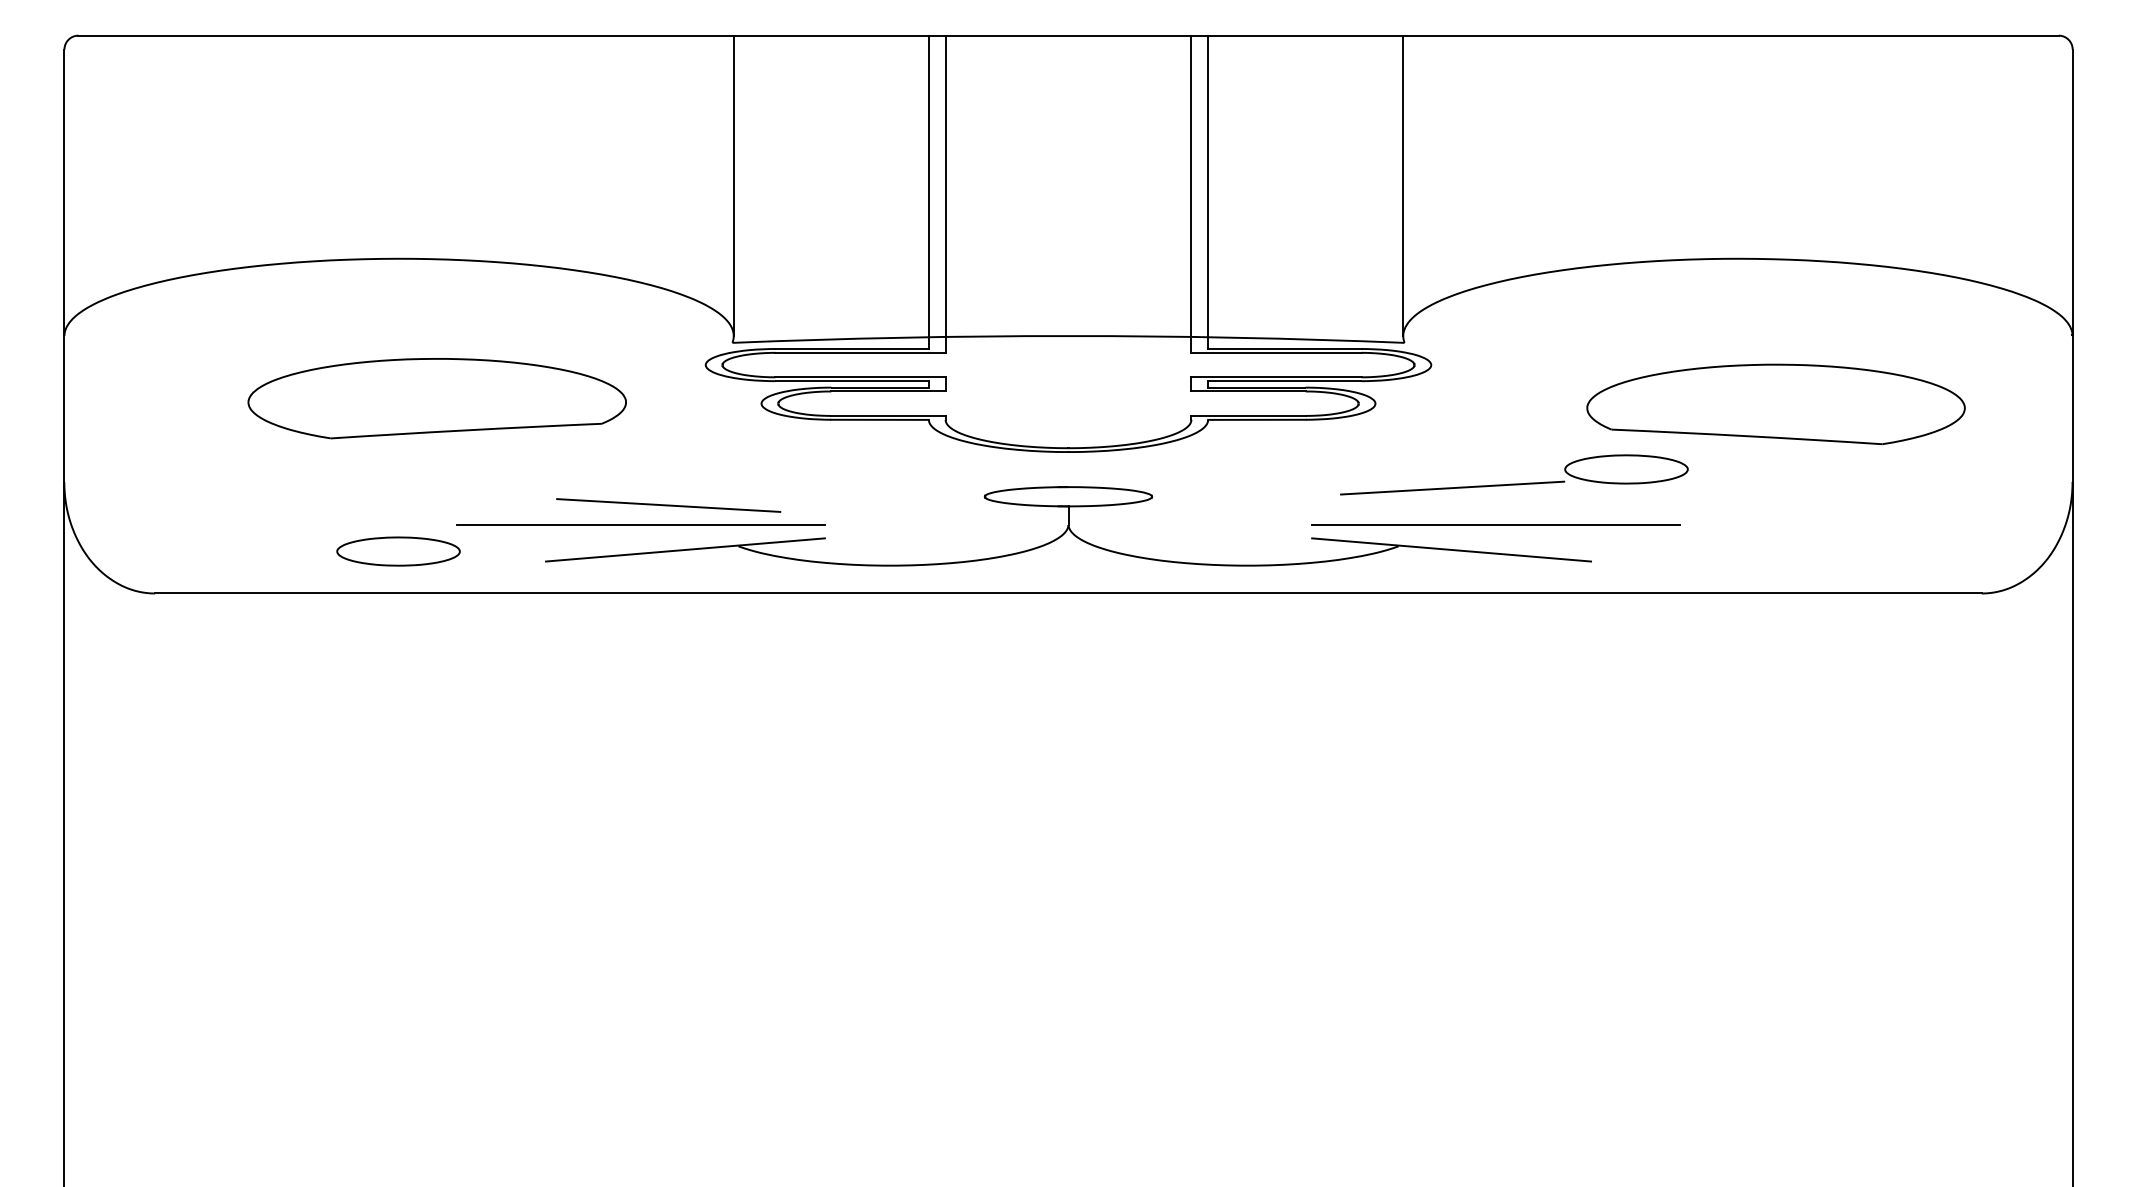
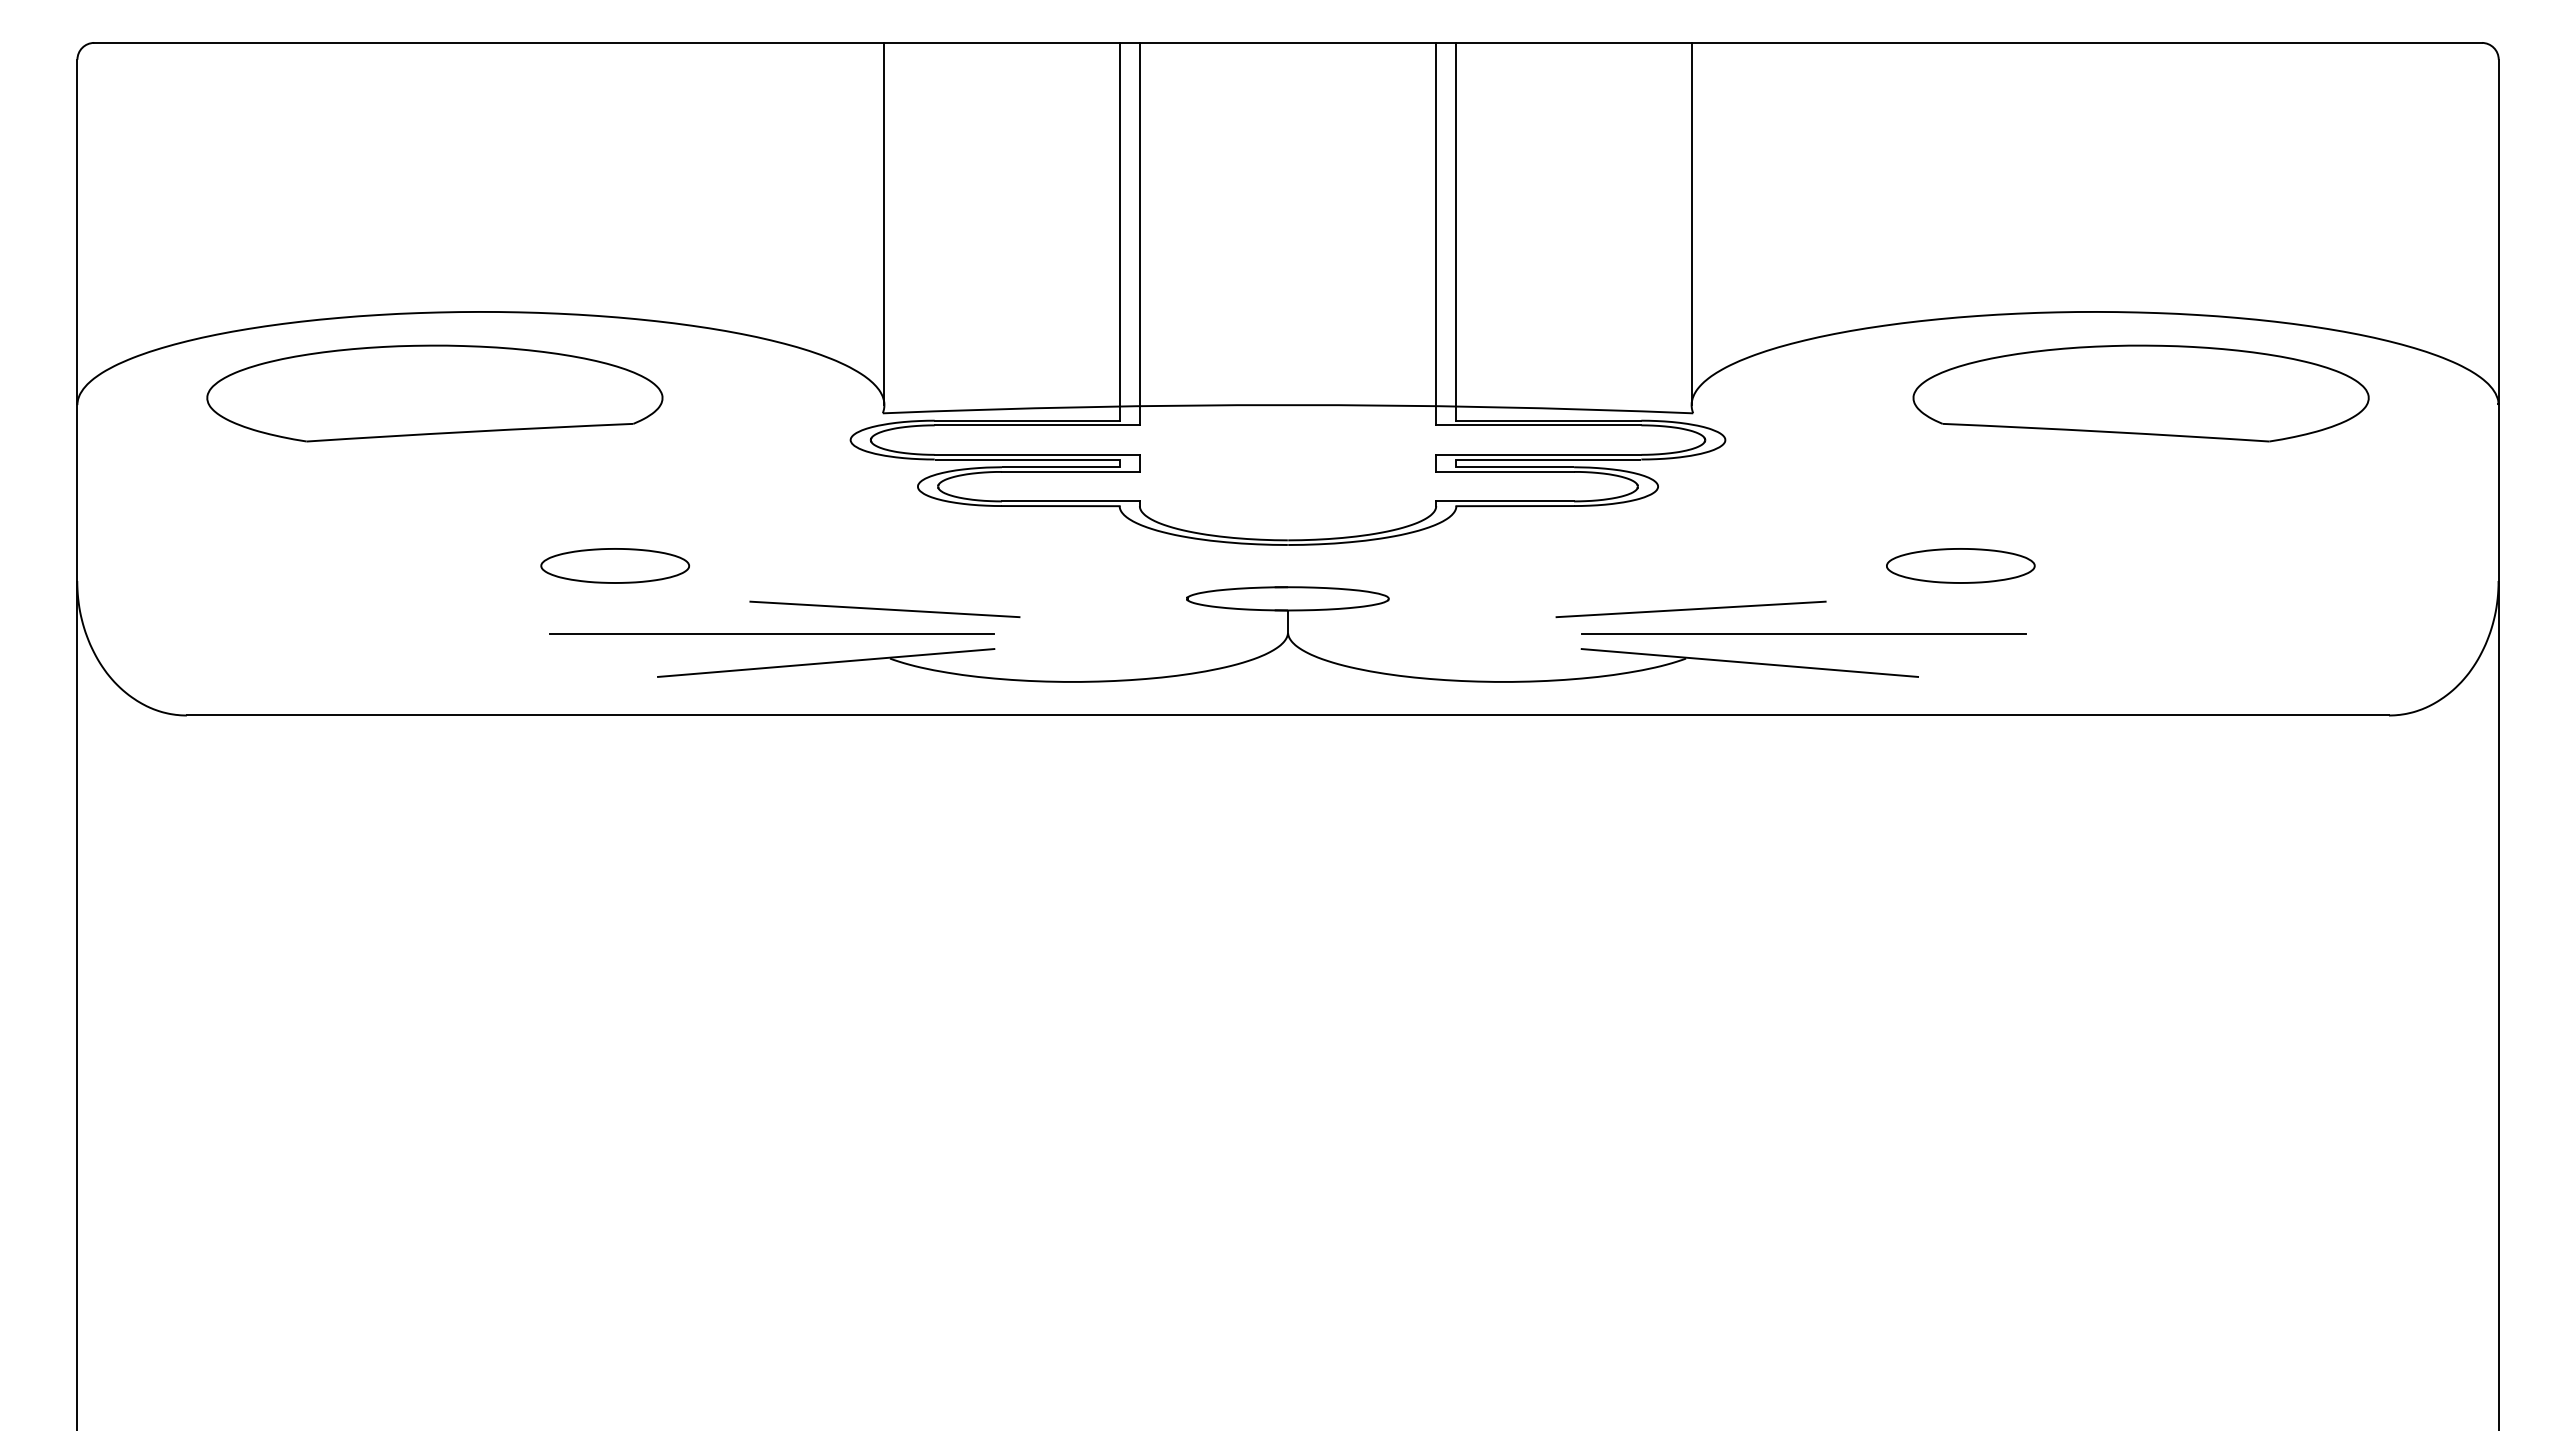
part: (436, 398) -> (434, 393), moved
part: (1775, 404) -> (2140, 393), moved
line: (1452, 488) -> (1690, 609), moved
line: (668, 505) -> (884, 609), moved
part: (397, 551) -> (614, 565), moved

